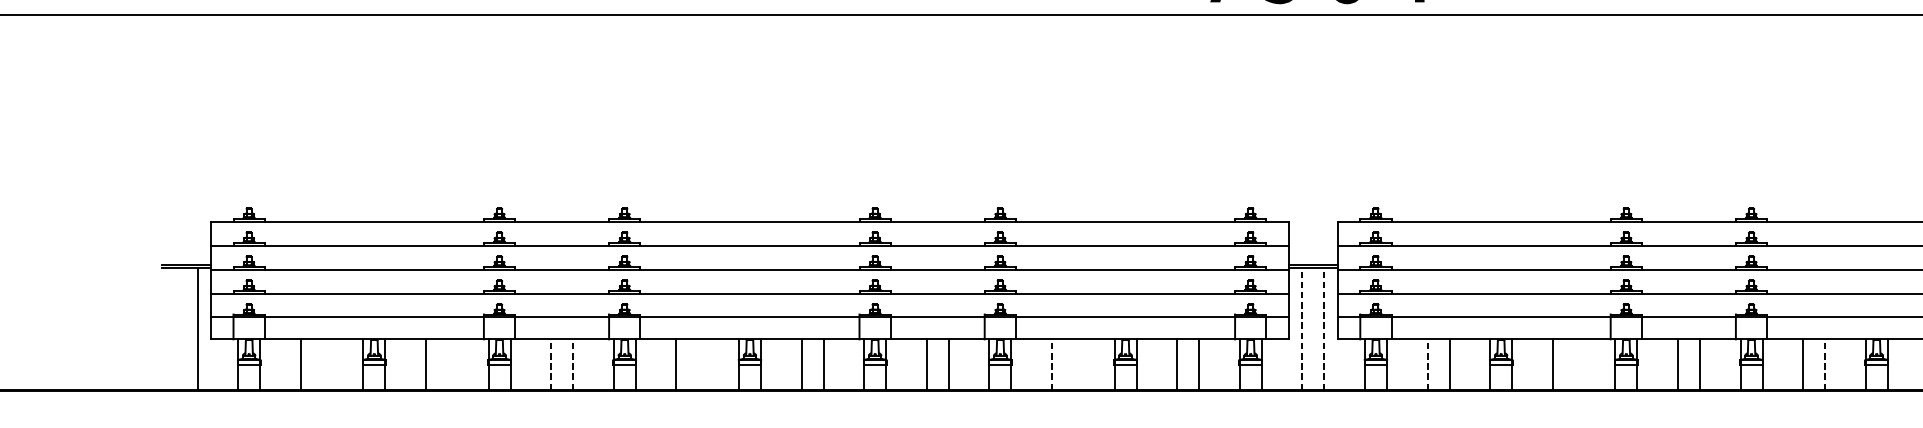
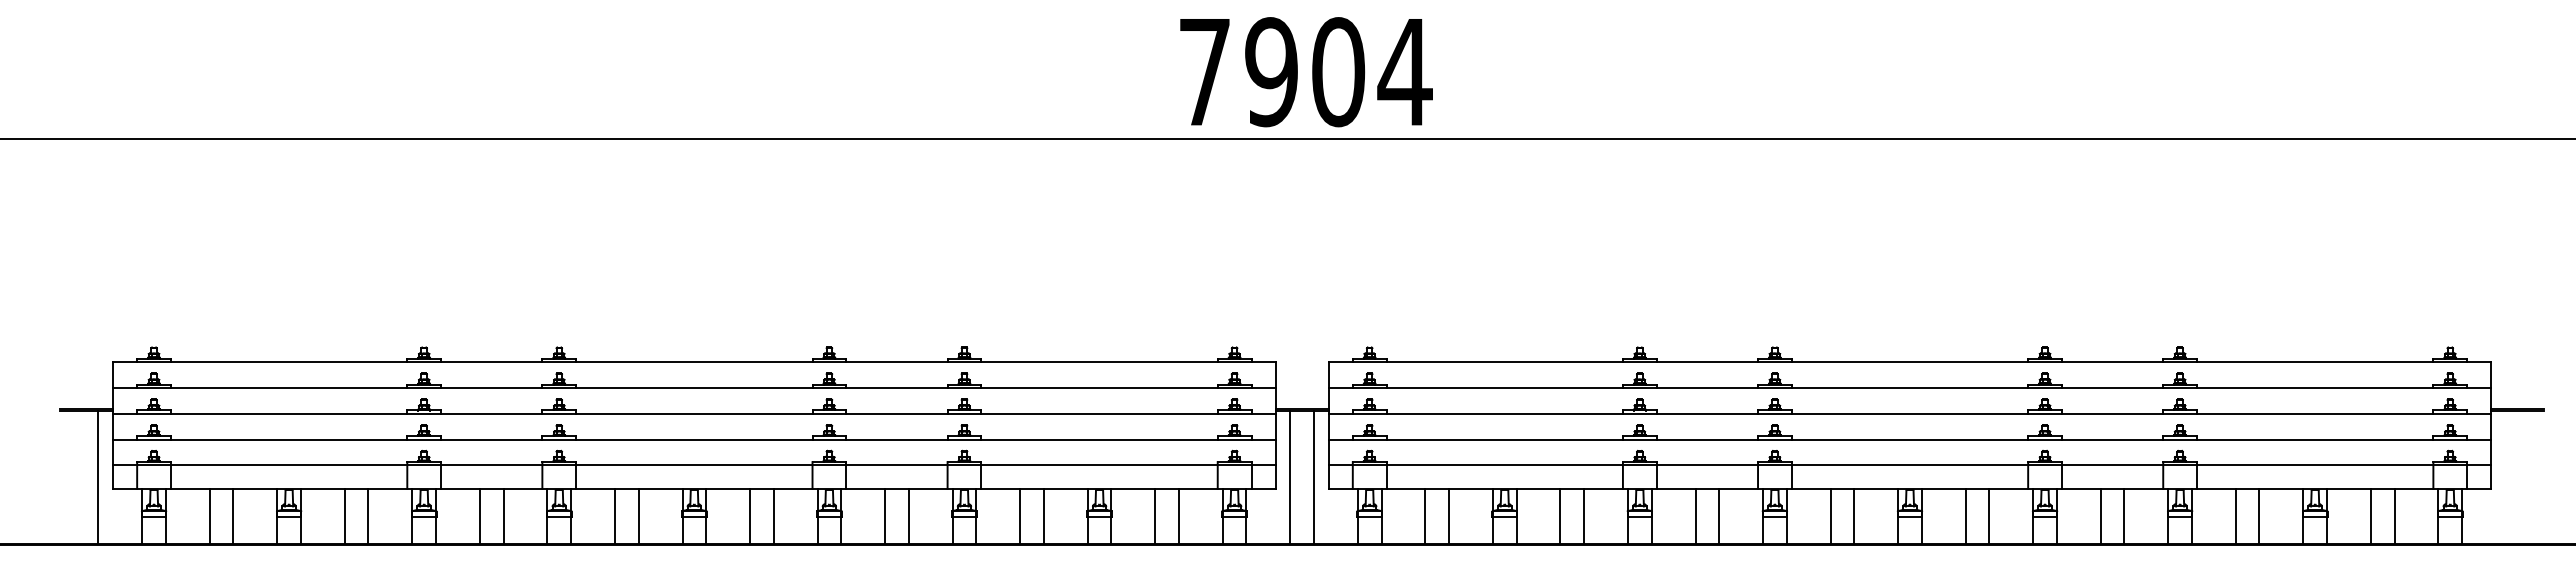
line: (1302, 328) -> (1290, 477), dashed -> solid
line: (1323, 328) -> (1313, 477), dashed -> solid
line: (322, 364) -> (233, 515), added
line: (447, 364) -> (368, 515), added
line: (550, 364) -> (479, 515), dashed -> solid
line: (573, 364) -> (503, 515), dashed -> solid
line: (698, 364) -> (638, 515), added
line: (1052, 364) -> (1020, 515), dashed -> solid
line: (1073, 364) -> (1043, 515), added
line: (1427, 364) -> (1425, 515), dashed -> solid
line: (1575, 364) -> (1584, 515), added
line: (1825, 364) -> (1854, 515), dashed -> solid

